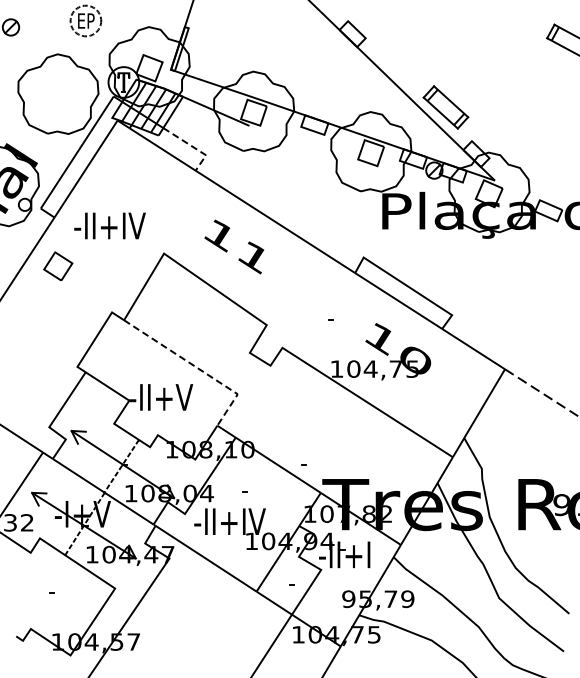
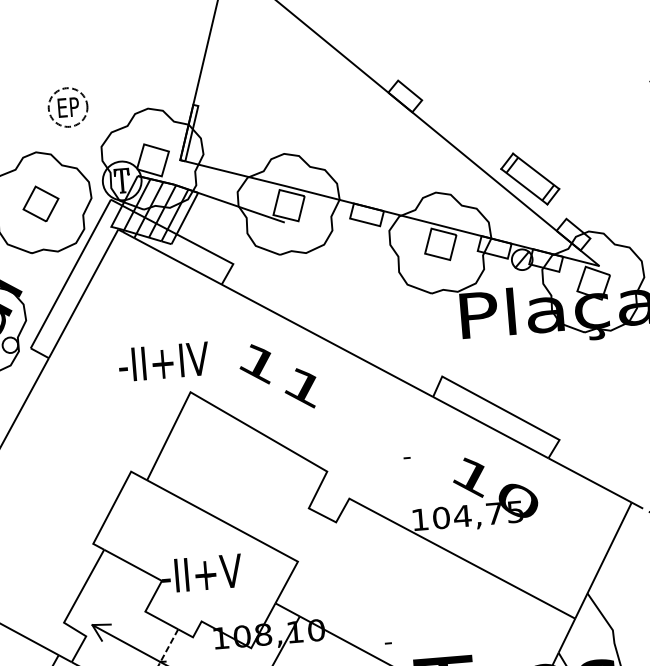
line: (193, 147) -> (216, 255), dashed -> solid
text: (109, 225) -> (163, 361), moved
part: (58, 266) -> (41, 204), moved
line: (197, 368) -> (244, 533), dashed -> solid

